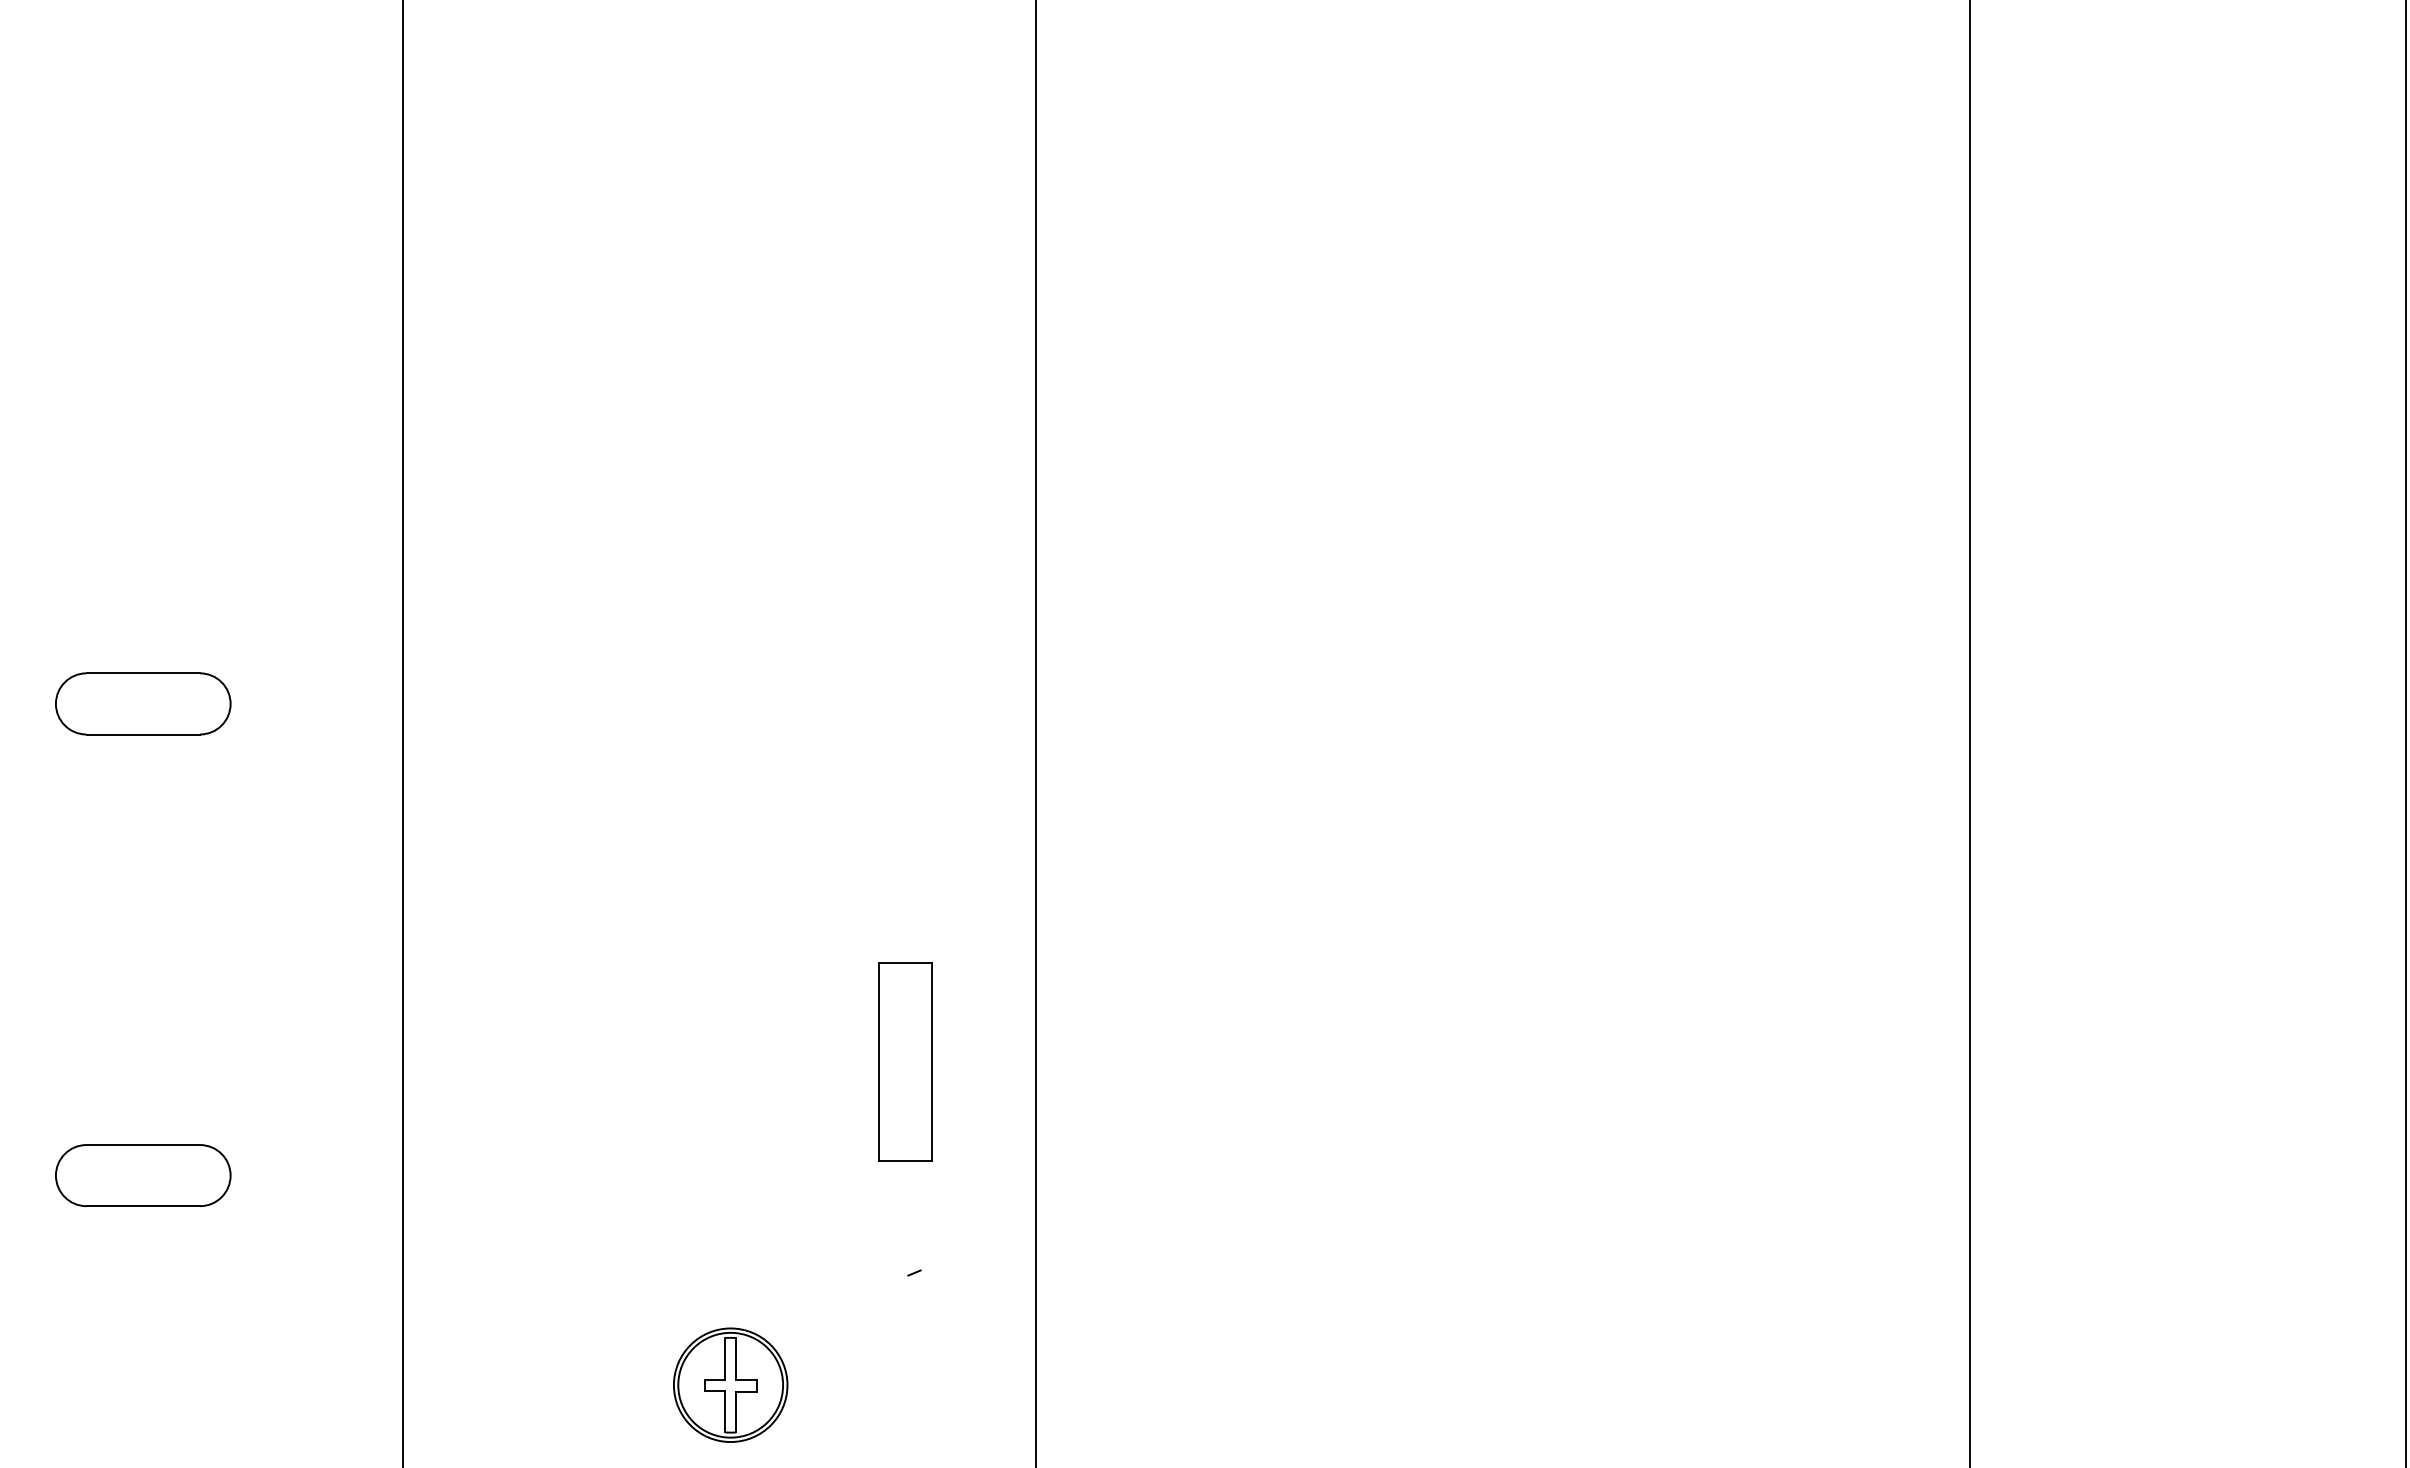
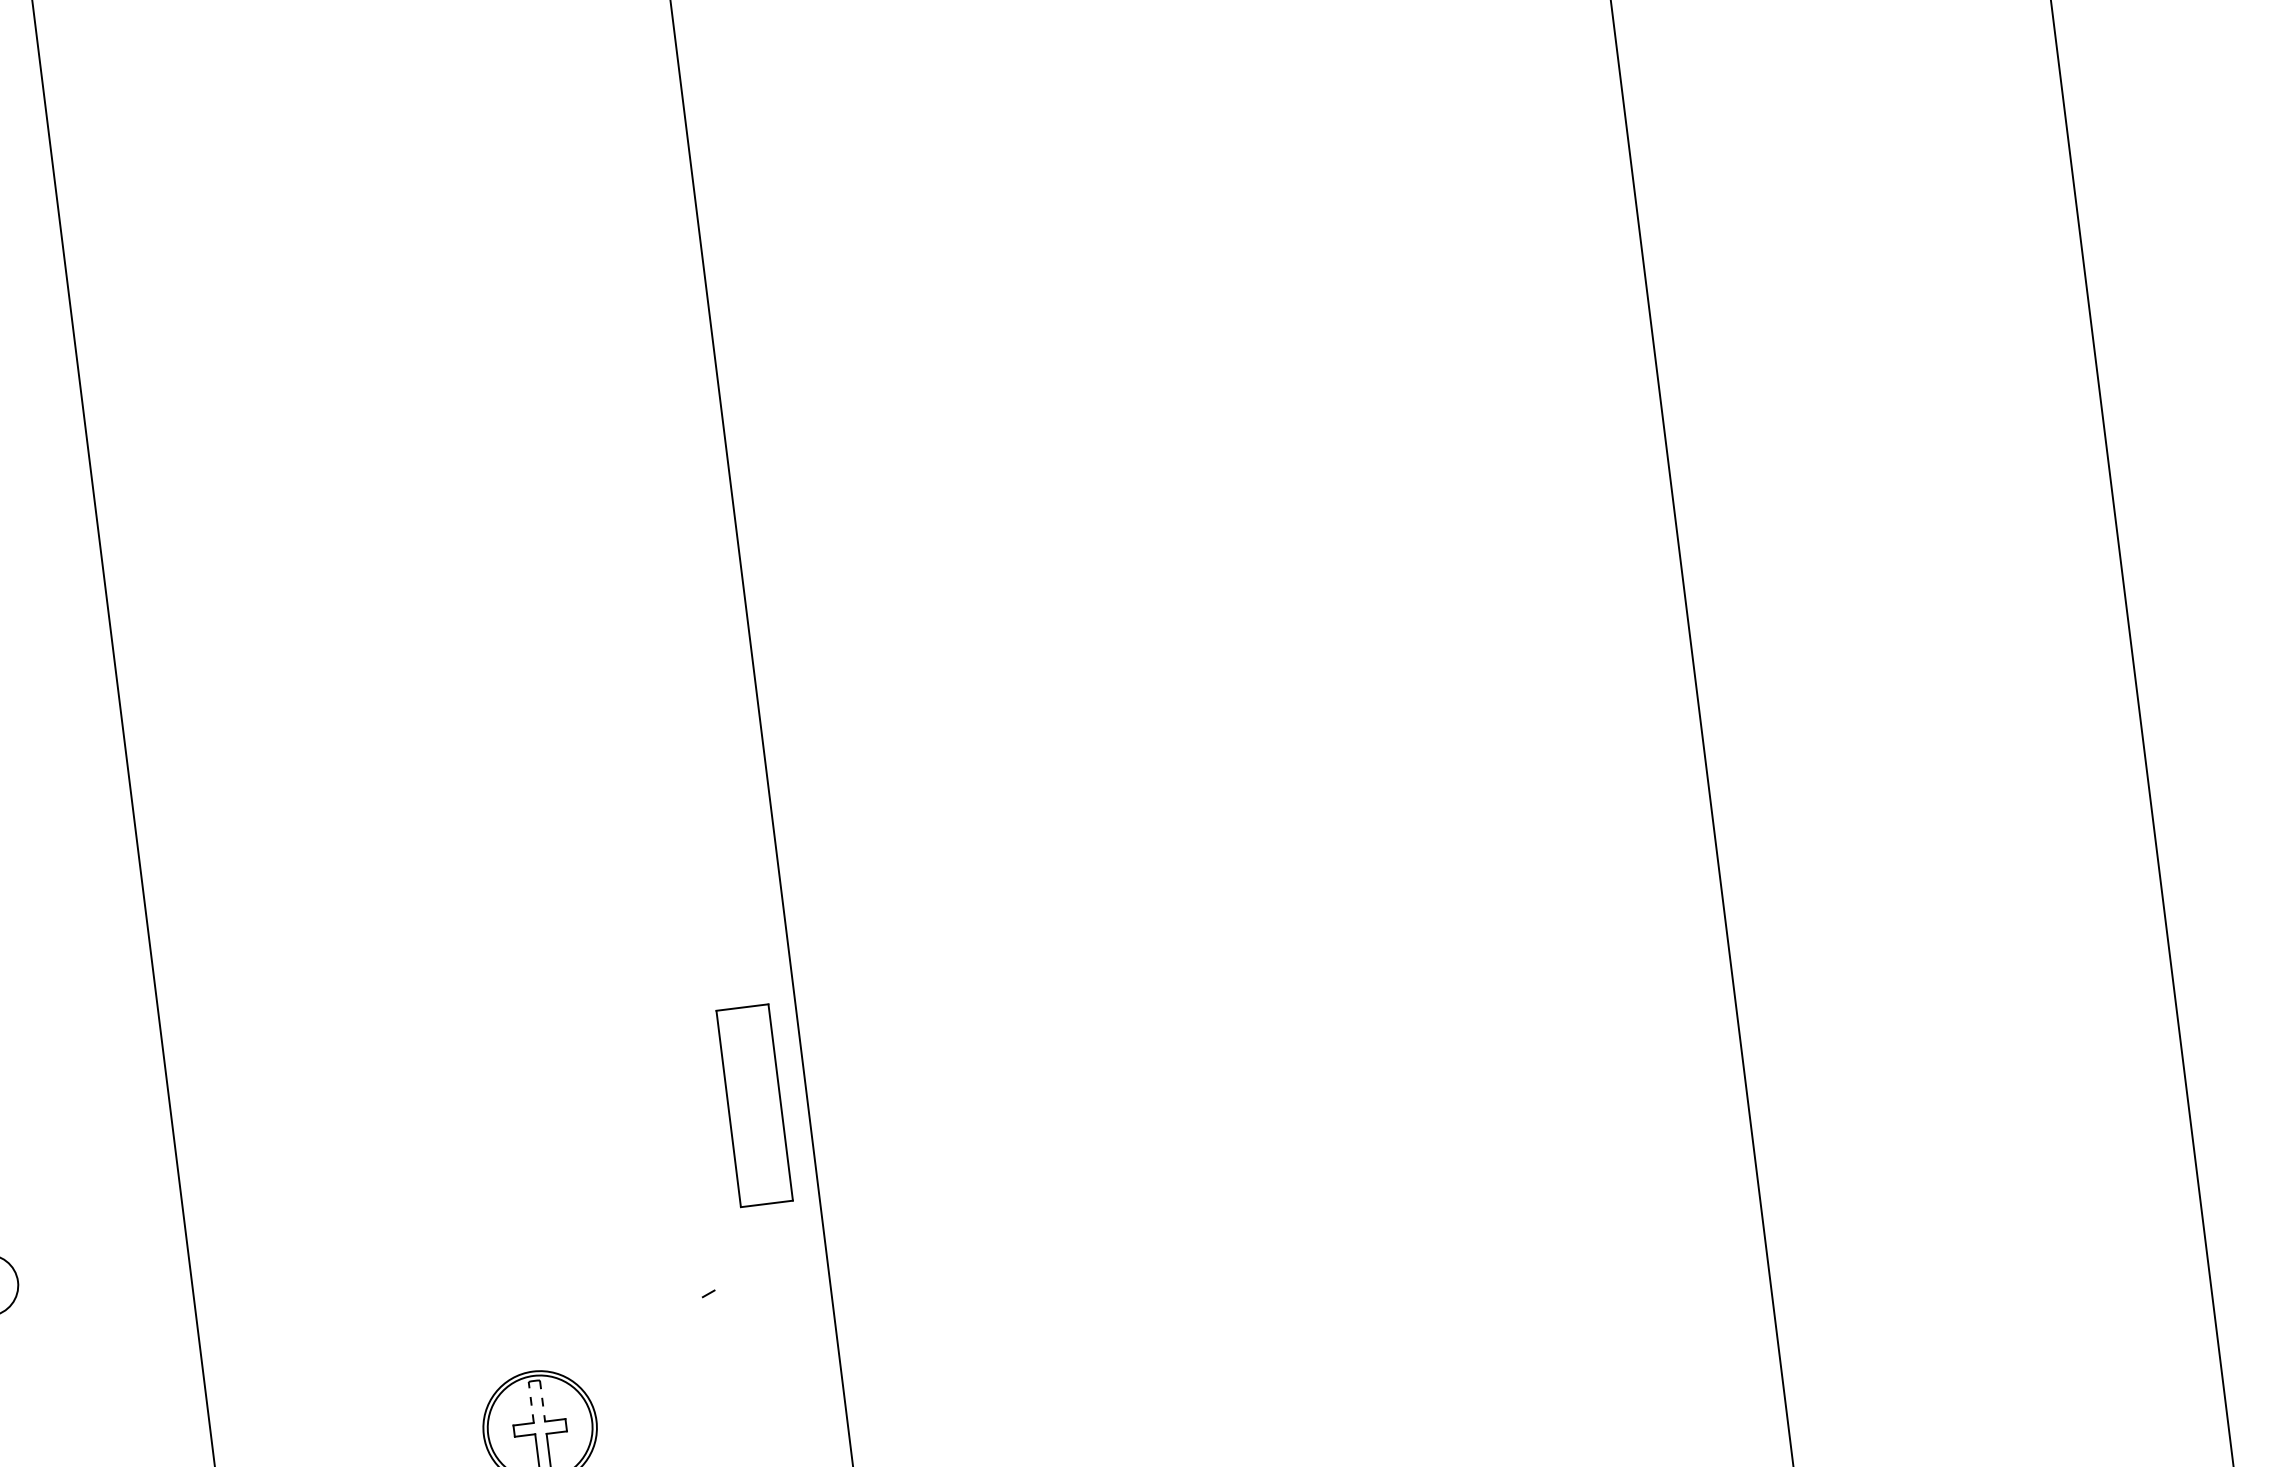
part: (905, 1061) -> (754, 1105), moved
line: (725, 1358) -> (531, 1402), solid -> dashed
line: (736, 1358) -> (542, 1400), solid -> dashed

